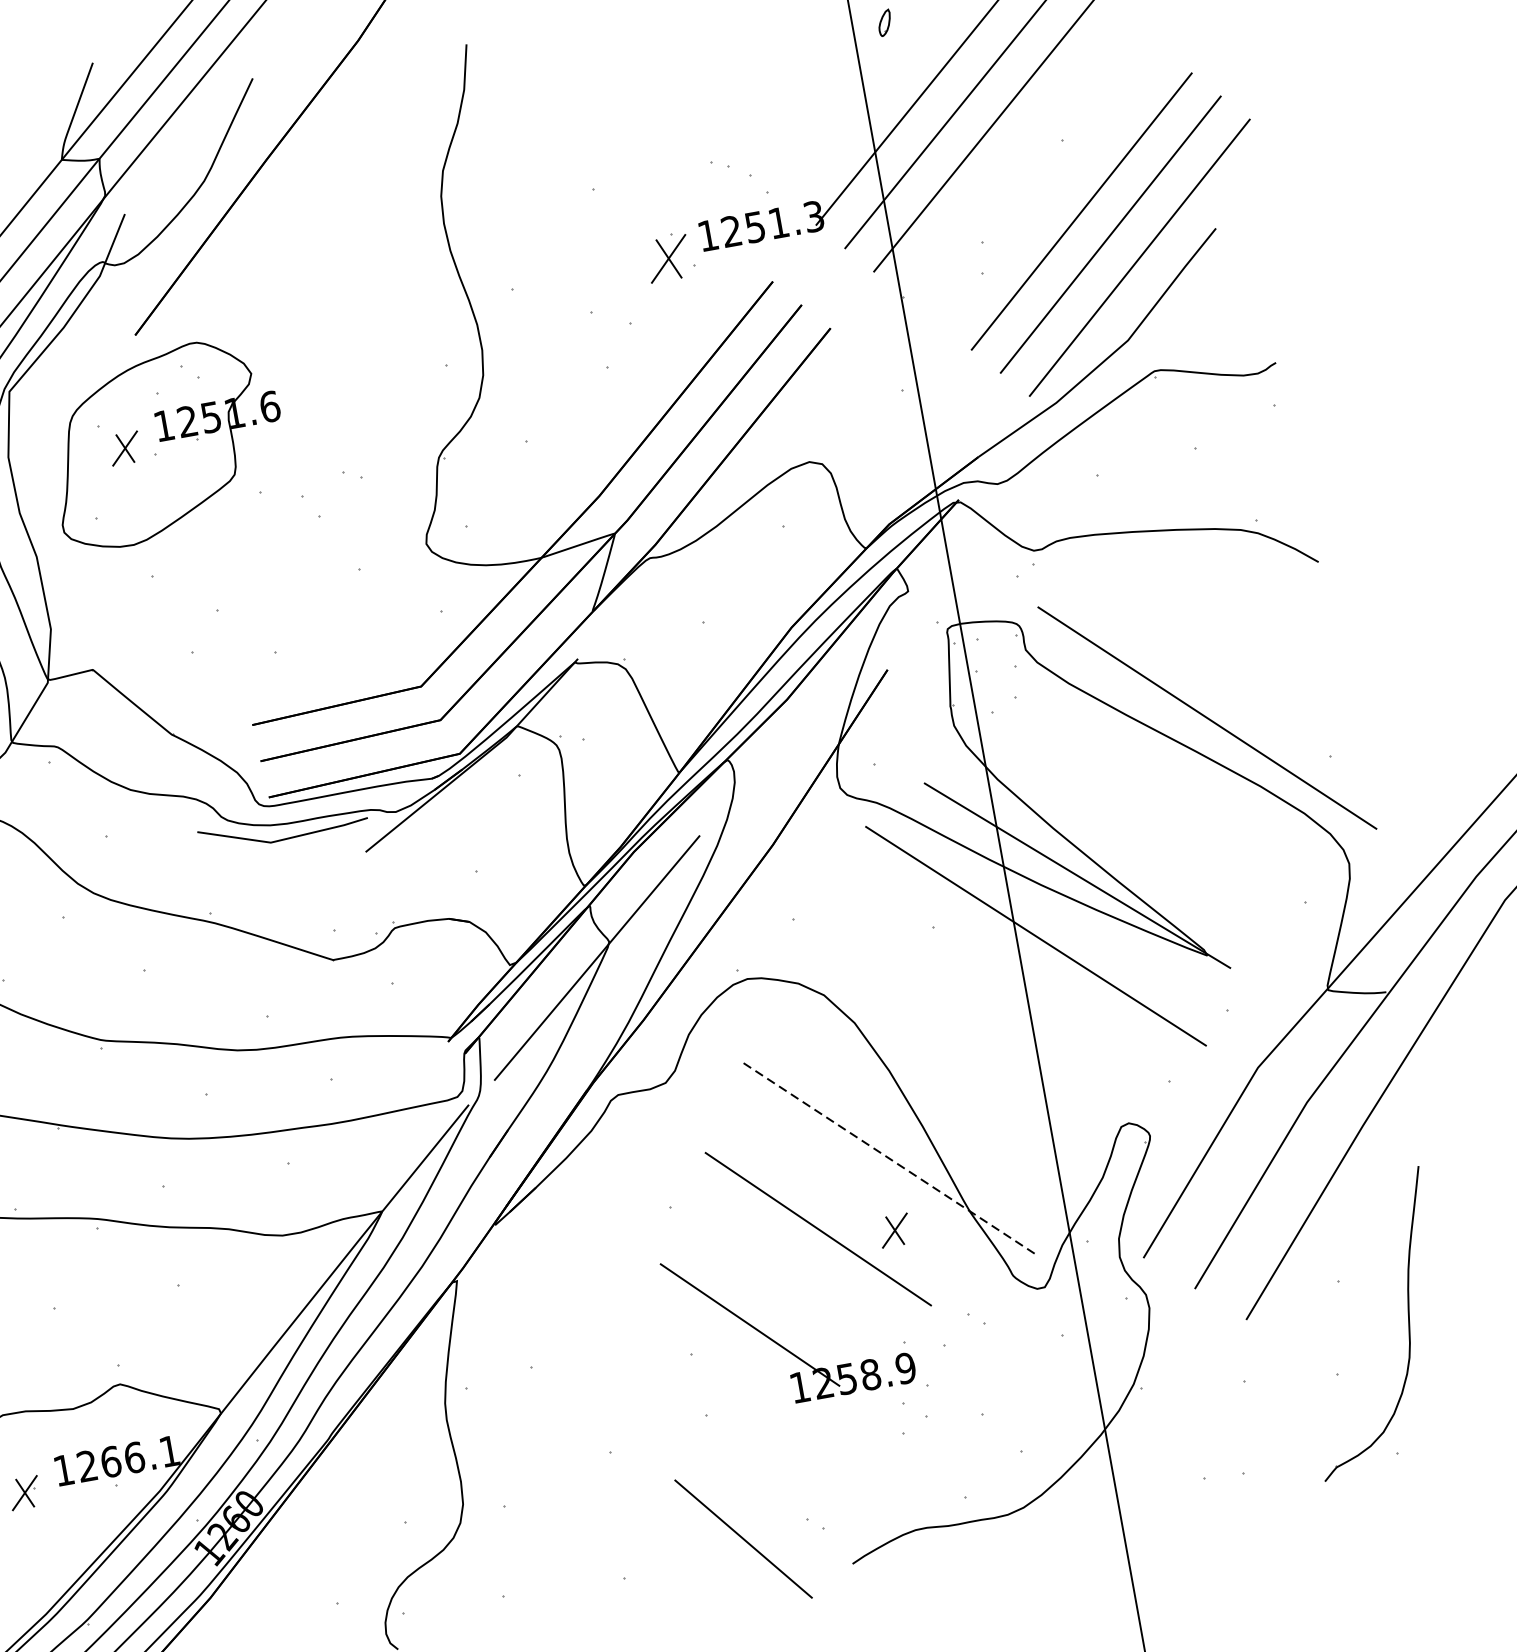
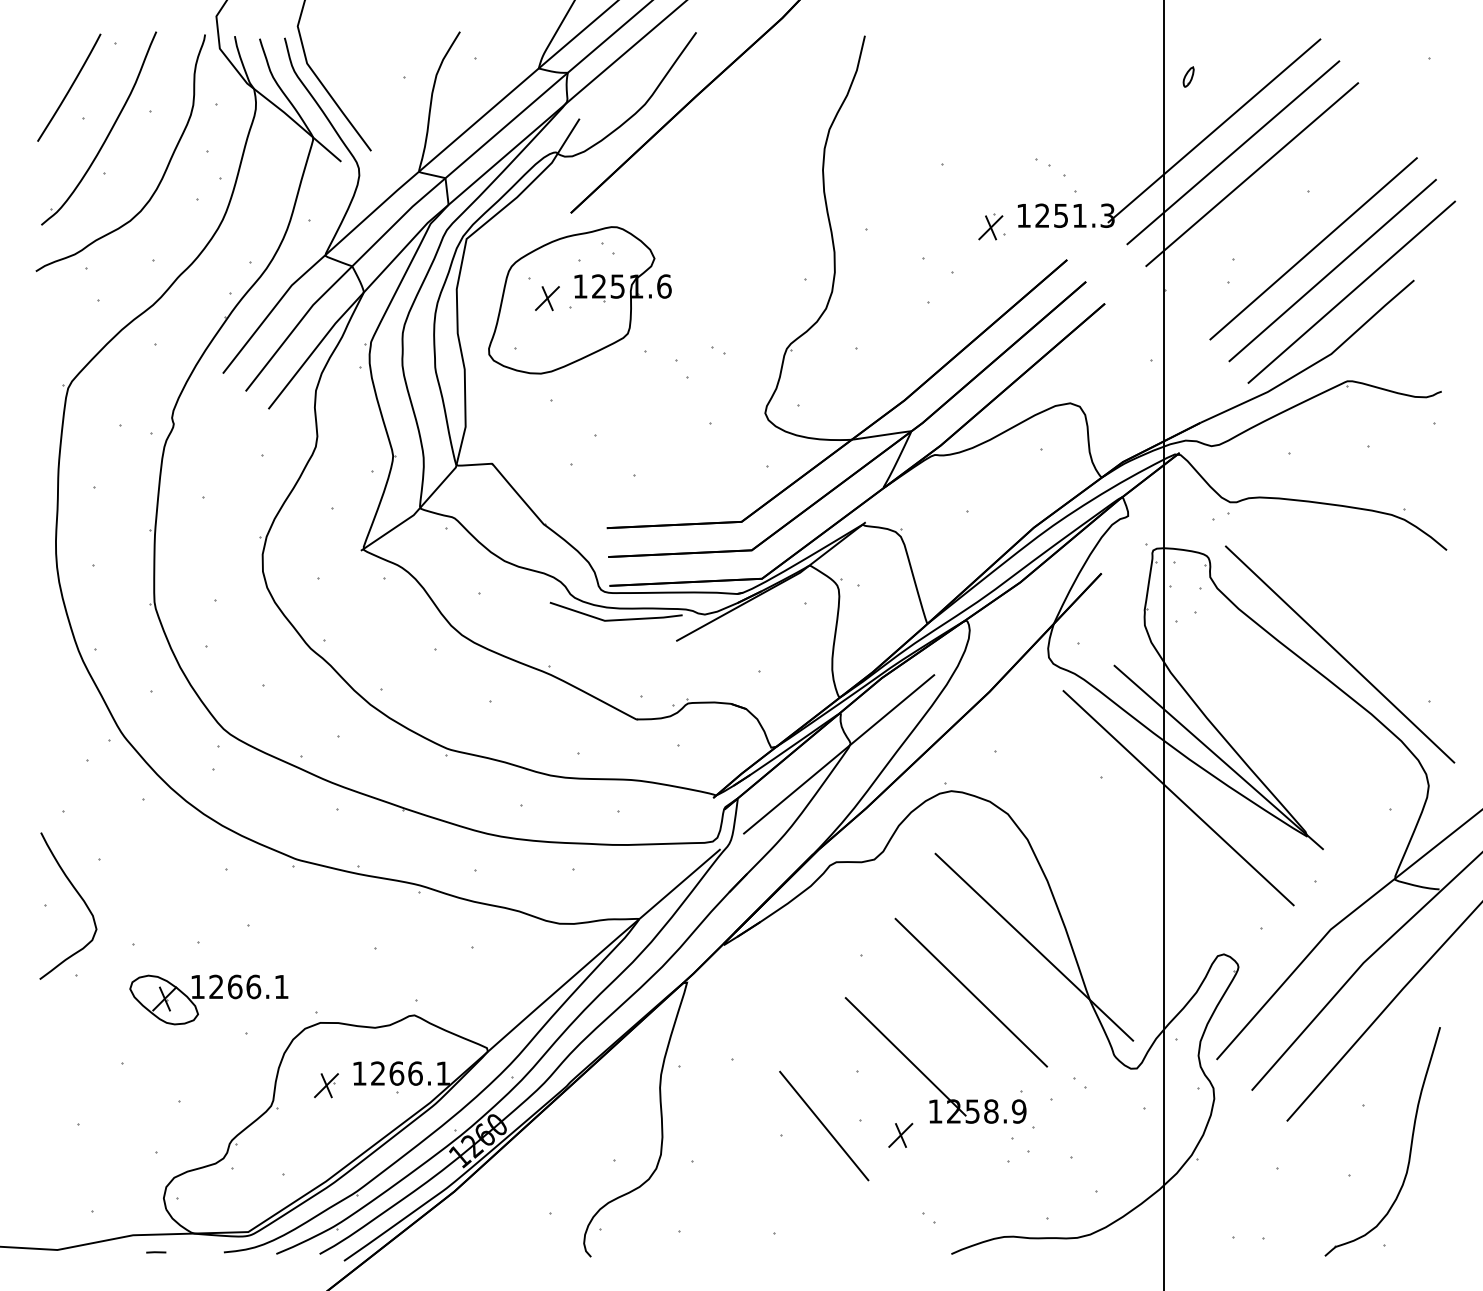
part: (669, 256) -> (991, 226), size x0.71
line: (887, 1157) -> (1034, 947), dashed -> solid
part: (894, 1229) -> (900, 1134), moved
line: (743, 1538) -> (824, 1125), moved

